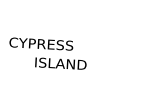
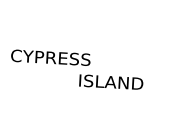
text: (60, 63) -> (110, 81), moved

